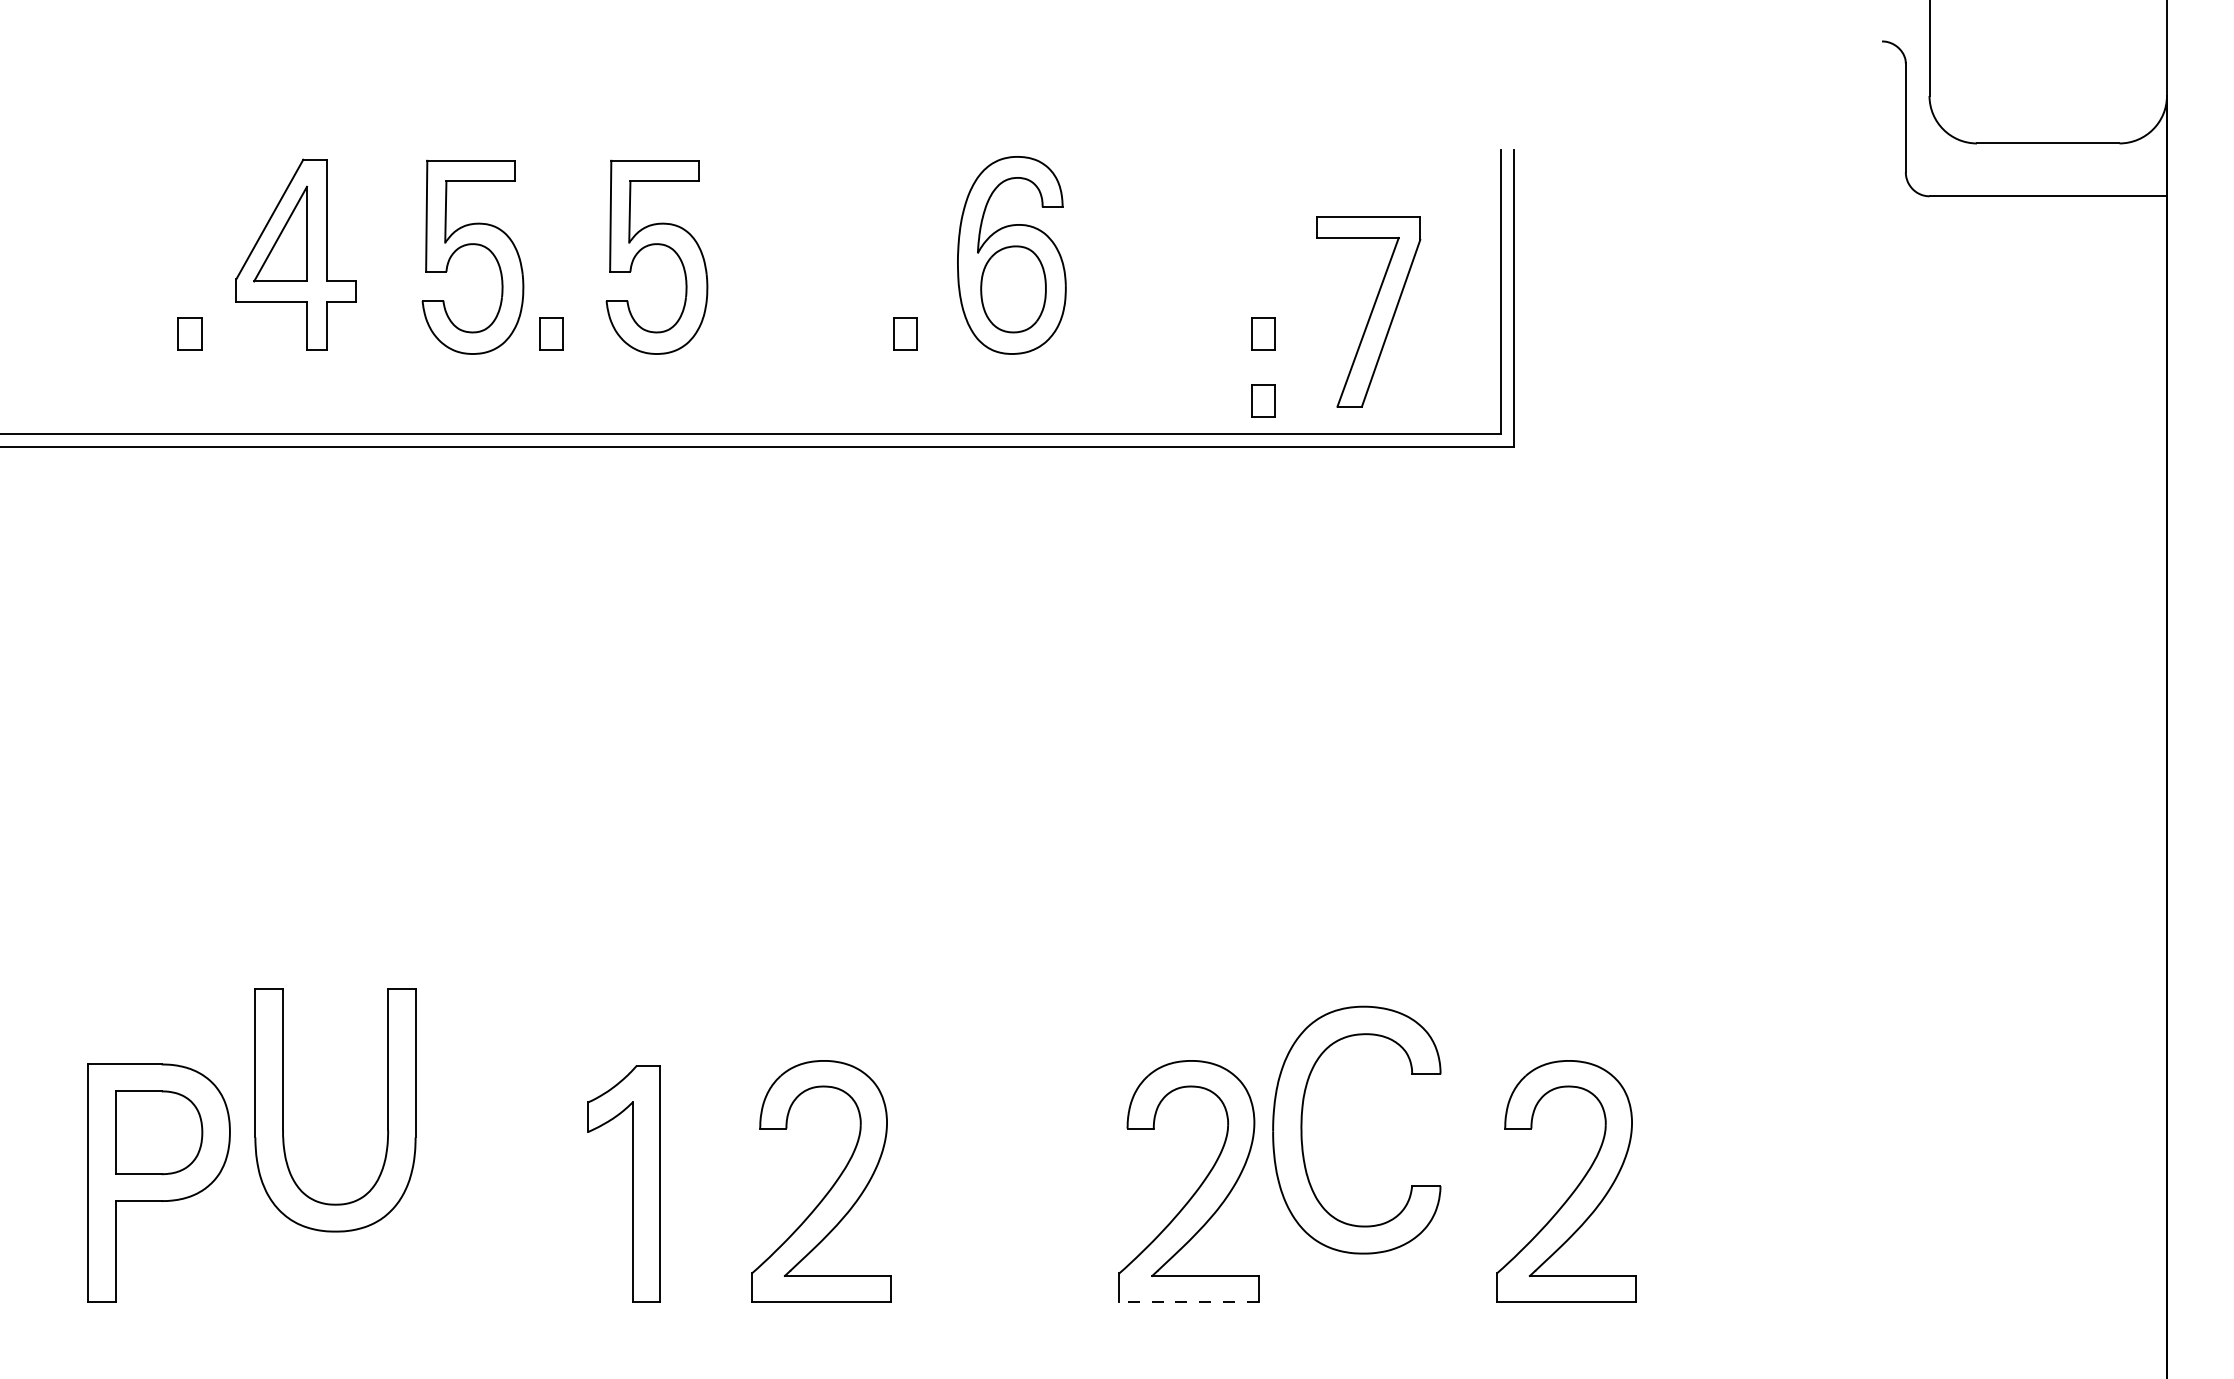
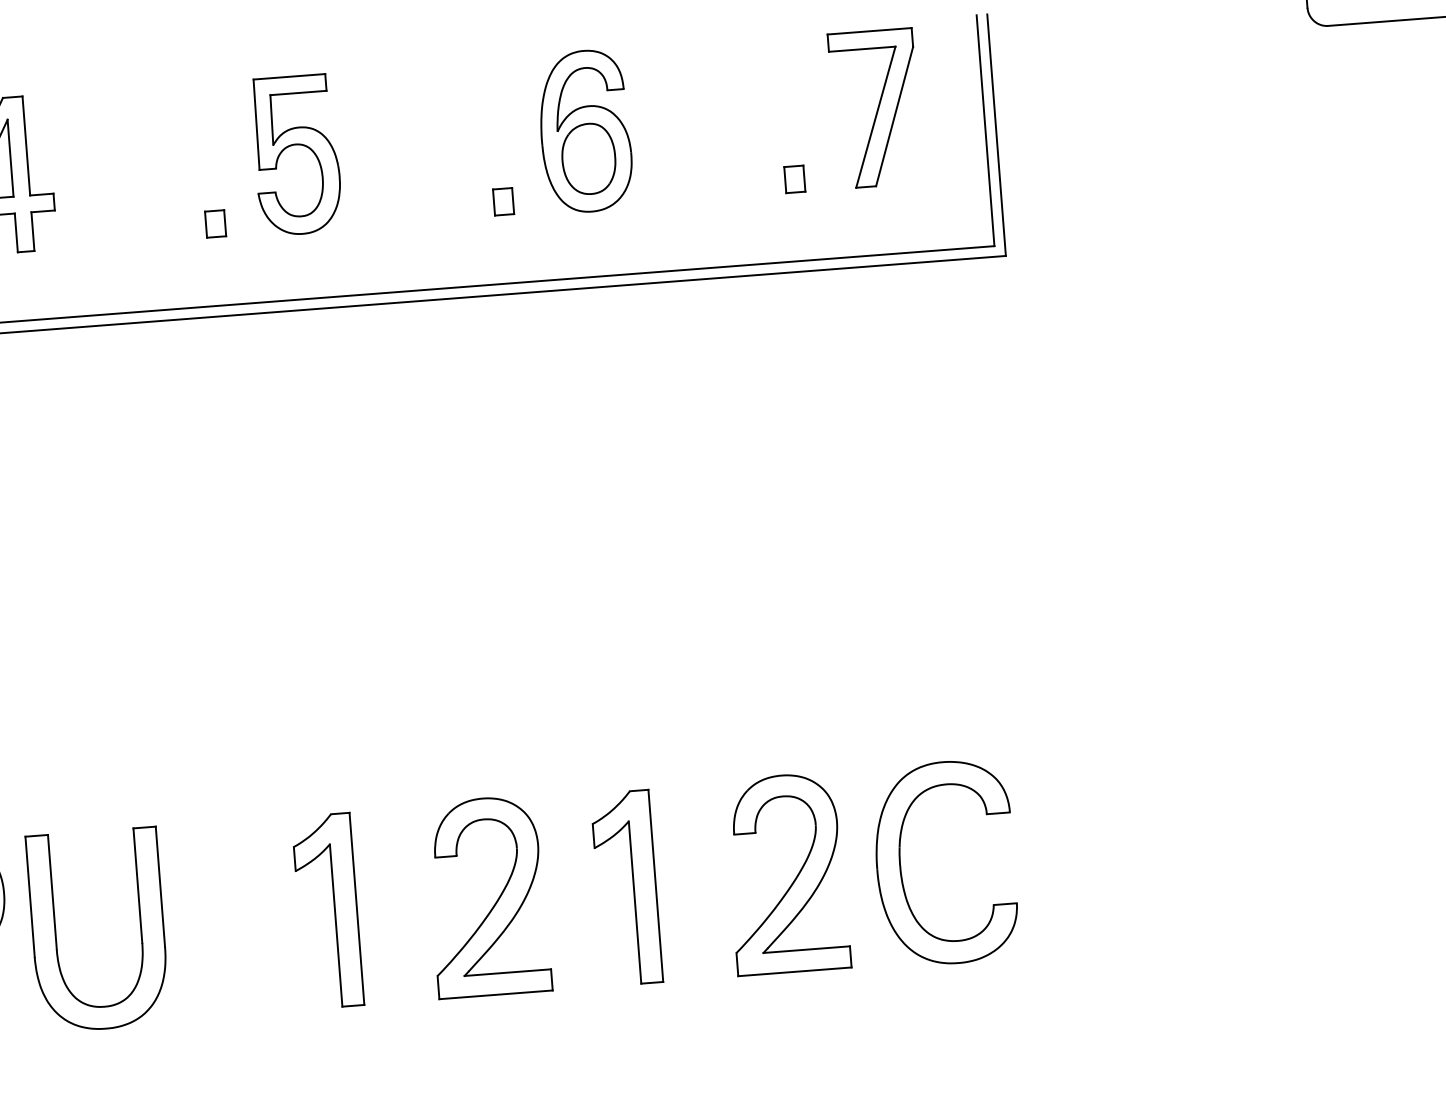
part: (470, 245) -> (144, 157), removed
part: (1368, 311) -> (875, 108), moved
part: (1263, 400) -> (799, 233), removed
part: (283, 1110) -> (55, 933), moved
part: (1302, 1129) -> (901, 865), moved
part: (999, 1183) -> (633, 887), added
part: (1576, 1186) -> (1103, 853), removed
line: (1188, 1301) -> (794, 971), dashed -> solid

